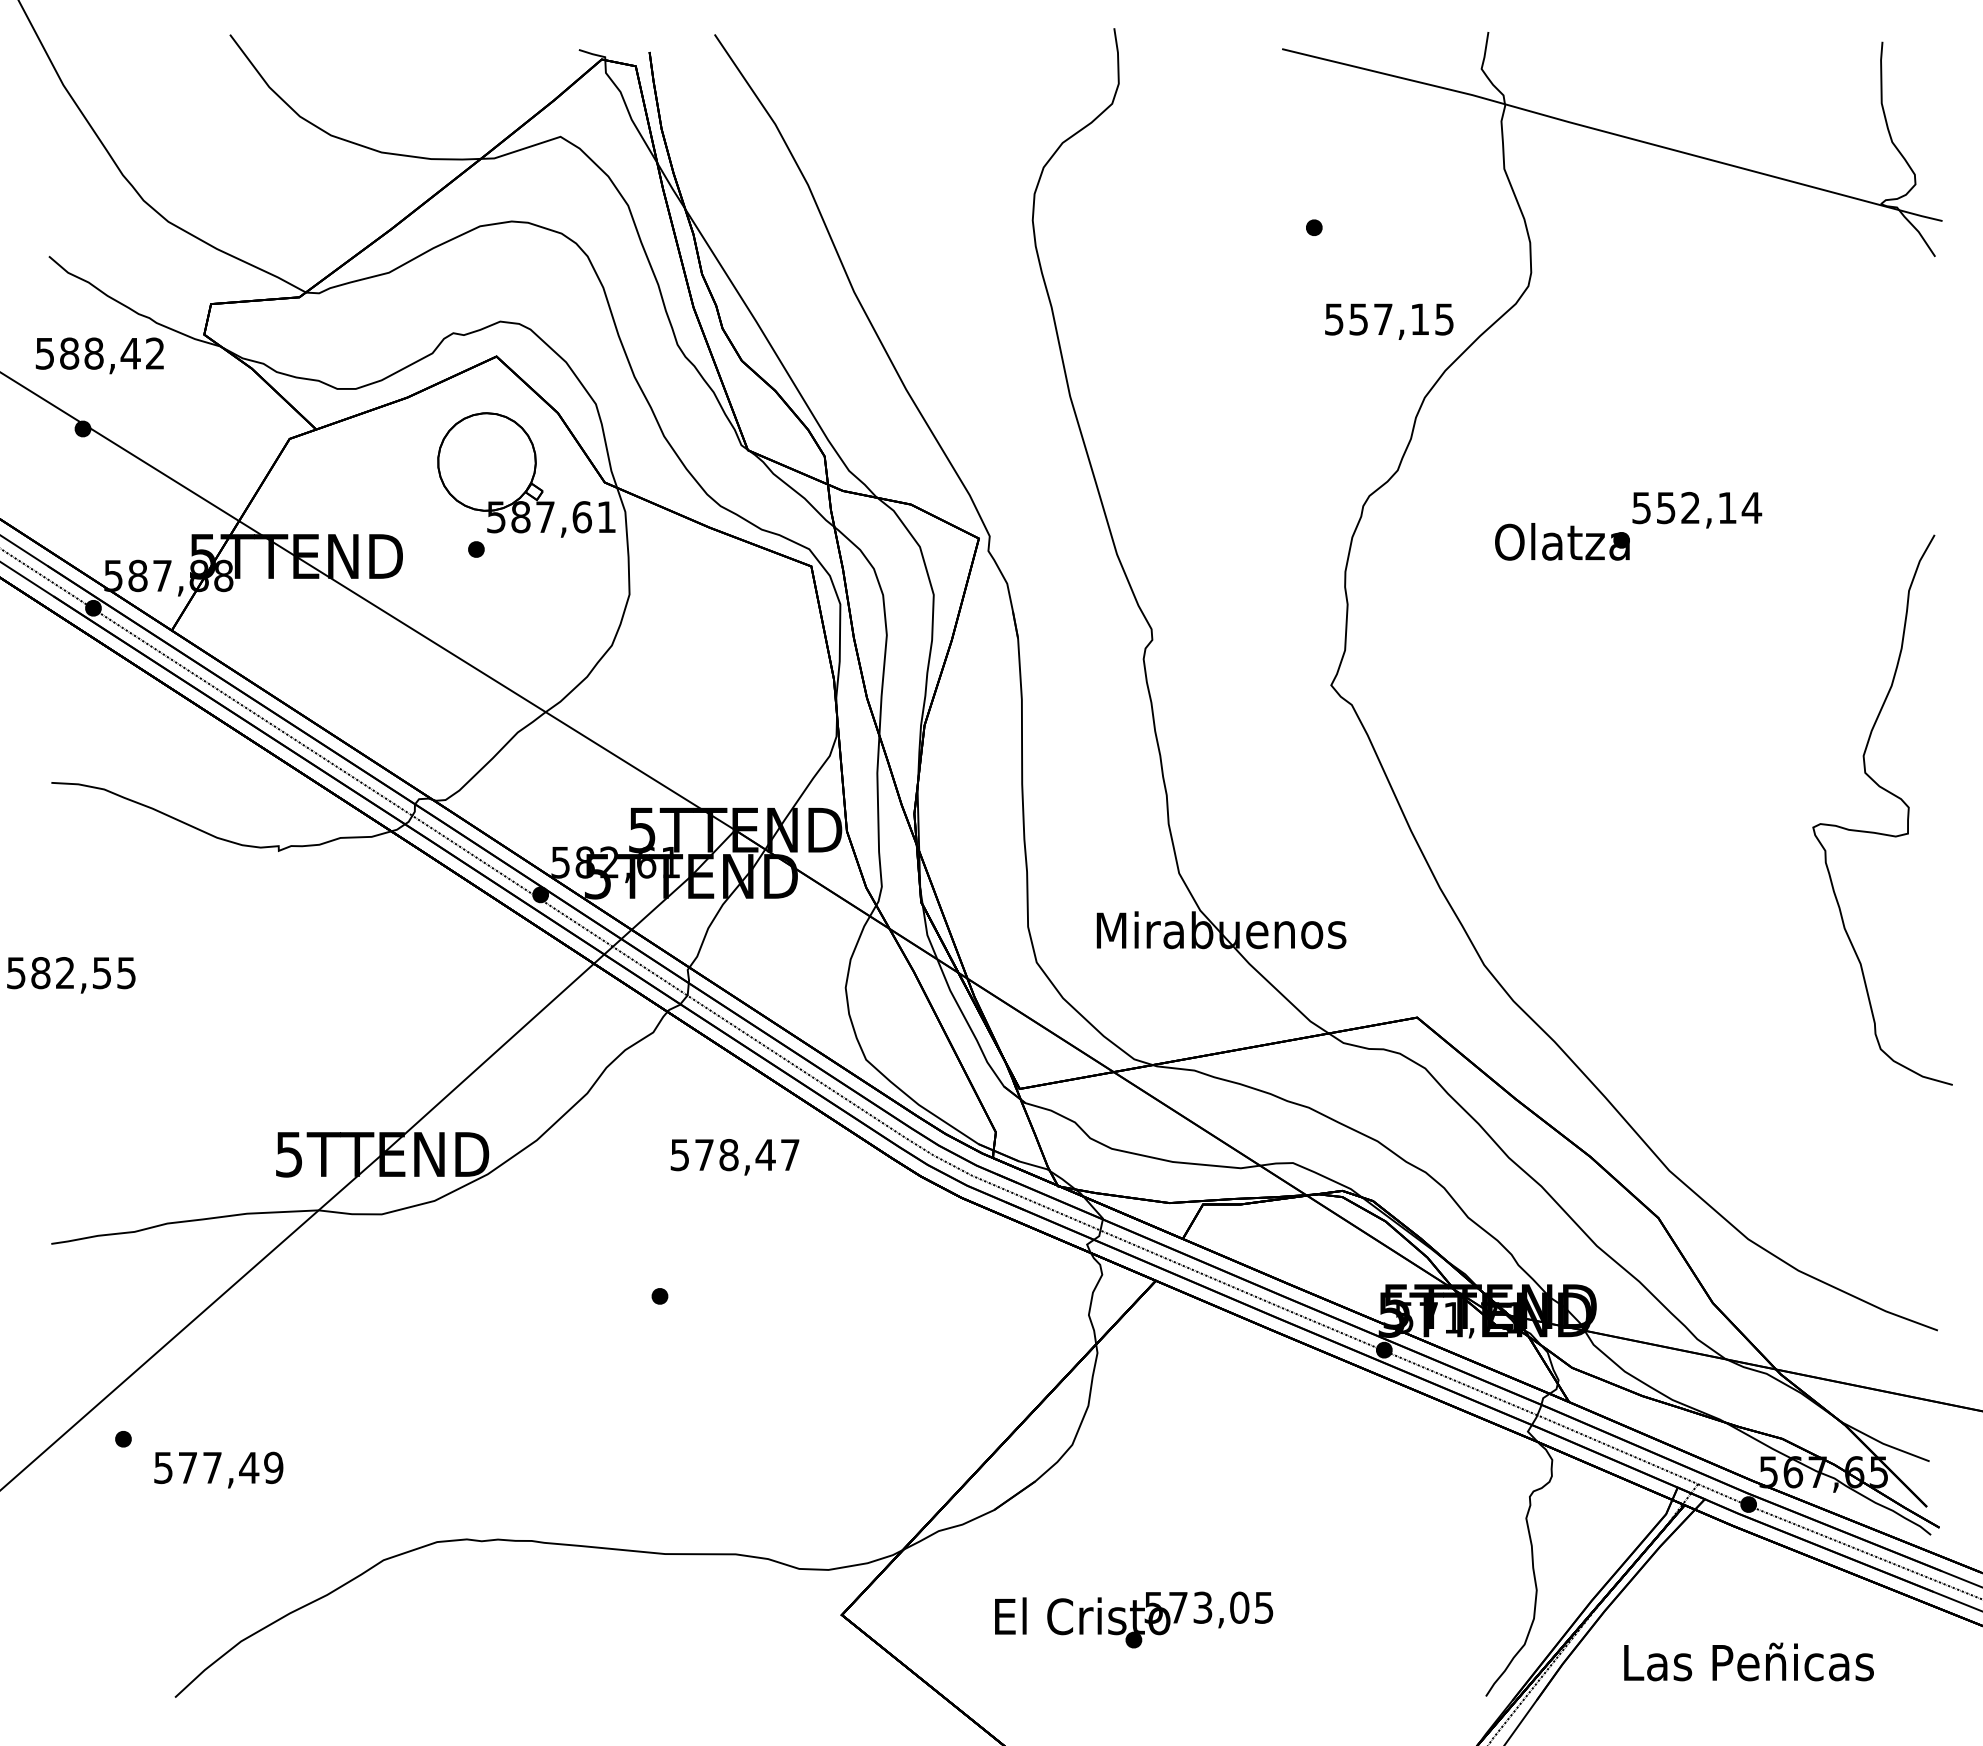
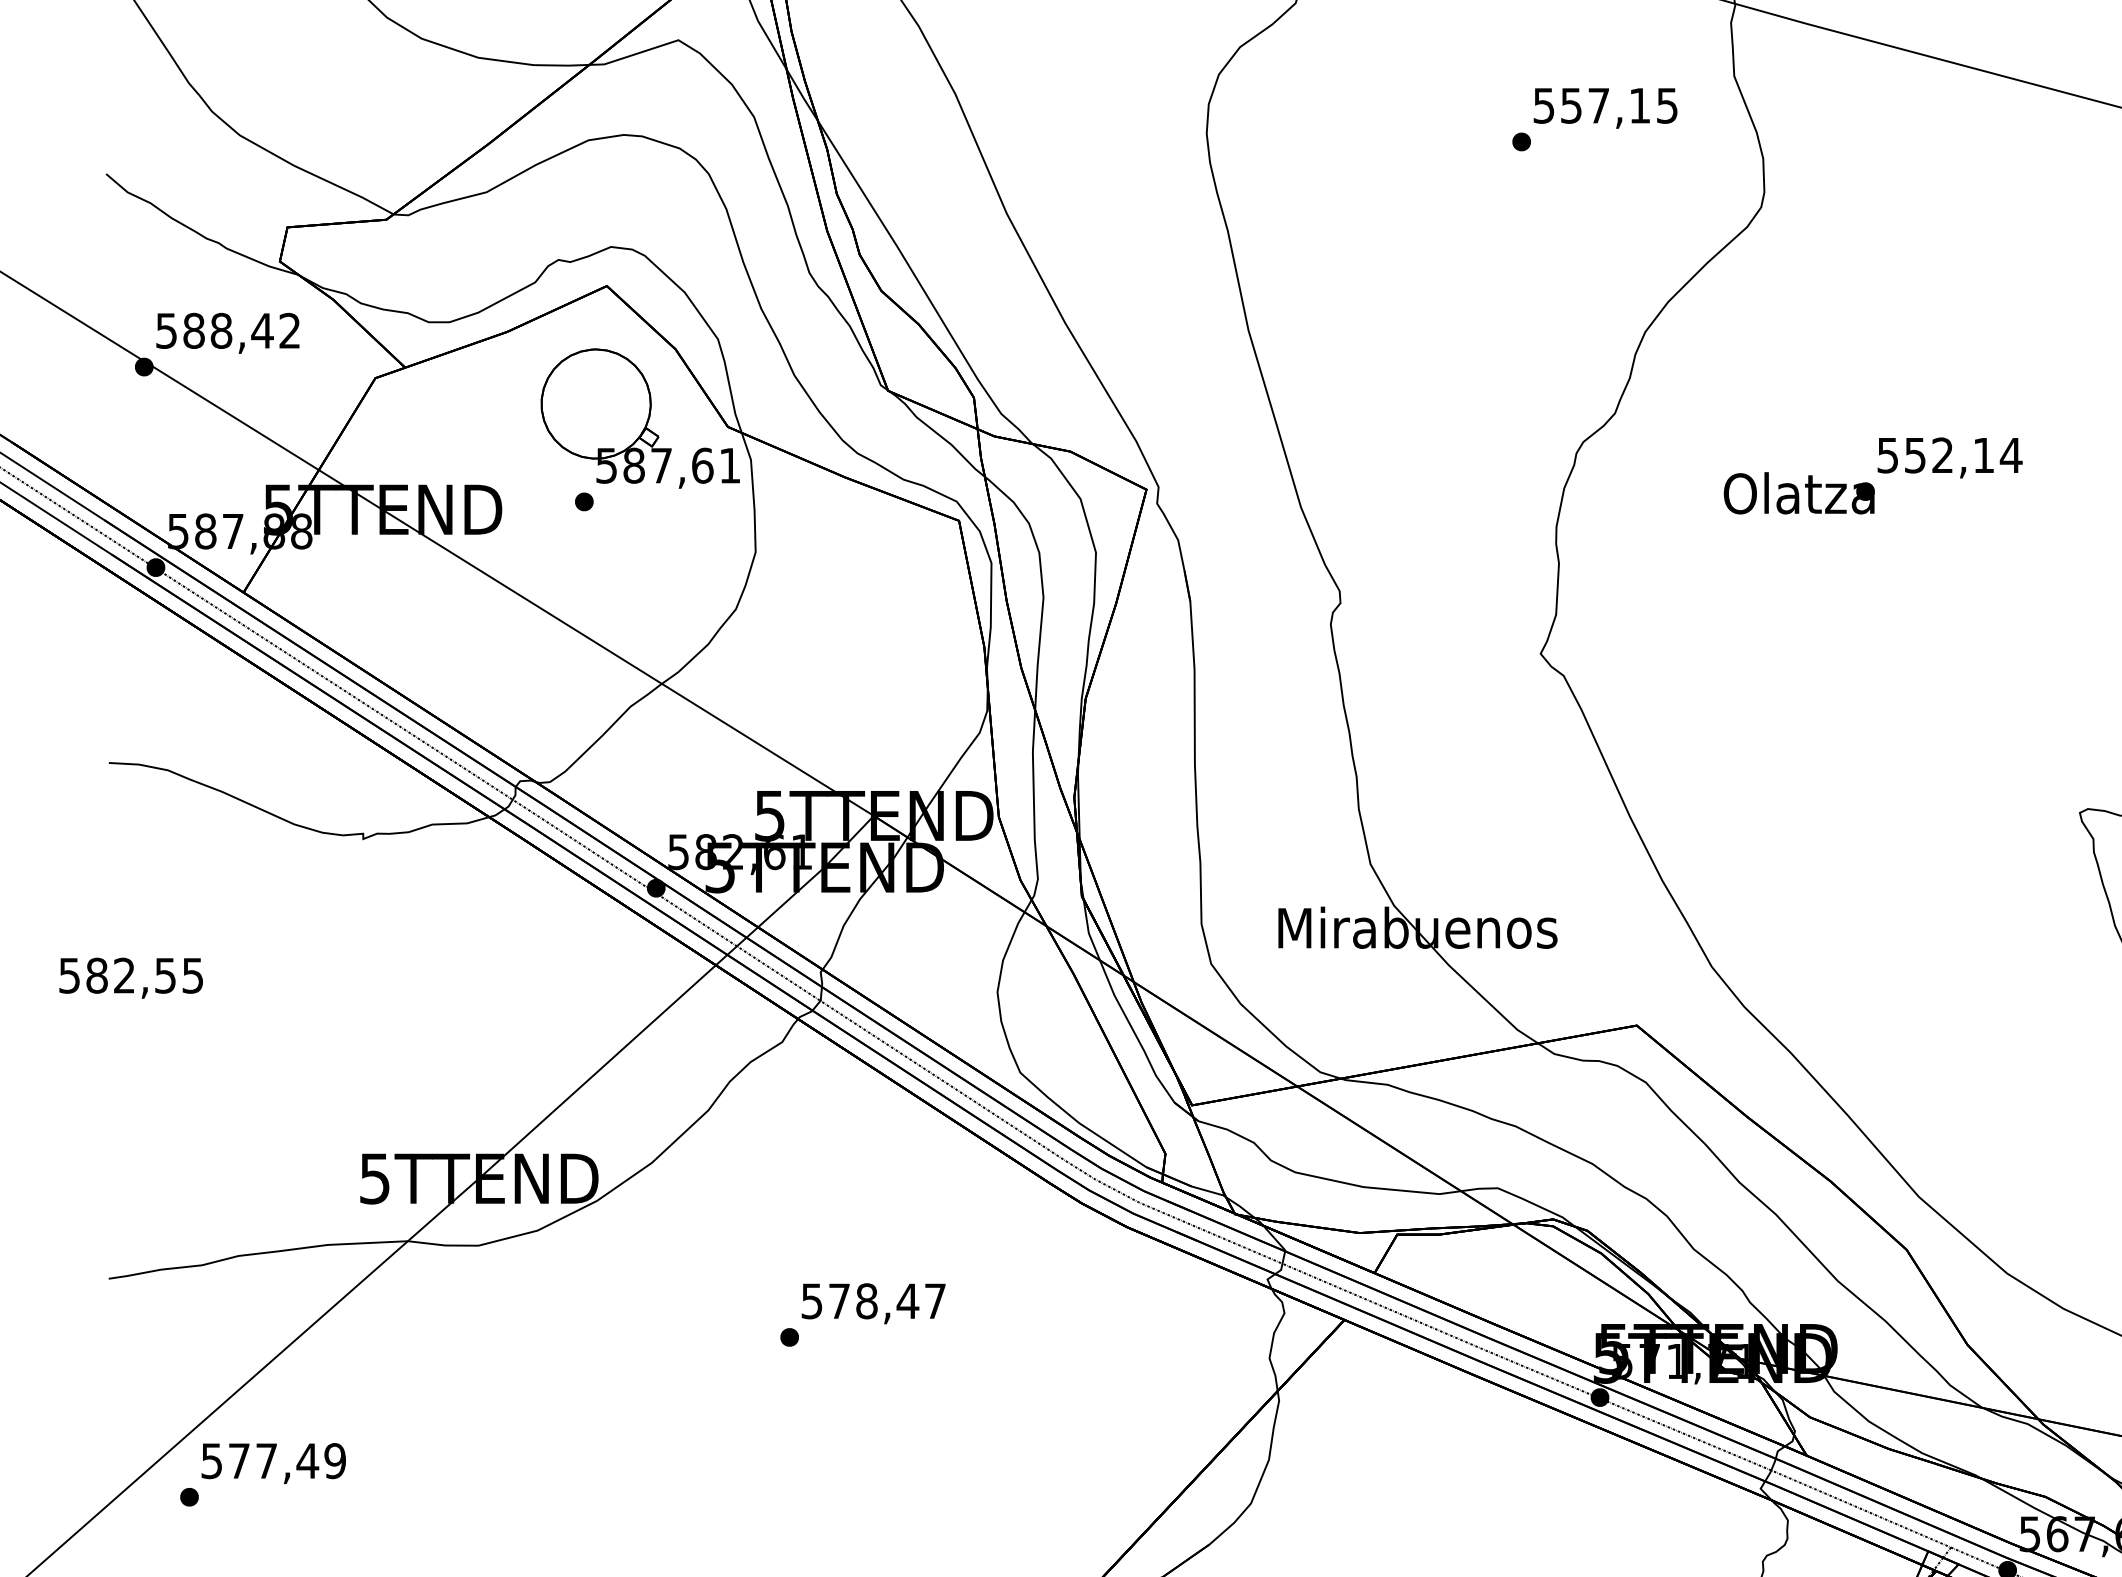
text: (1389, 321) -> (1605, 108), moved
text: (99, 355) -> (227, 332), moved
text: (734, 1157) -> (873, 1303), moved
text: (218, 1469) -> (273, 1462), moved

